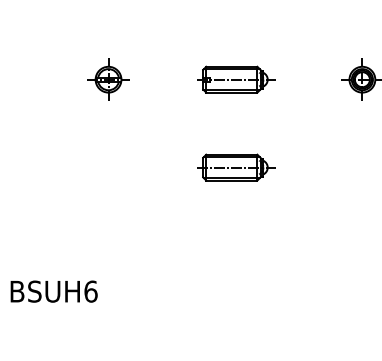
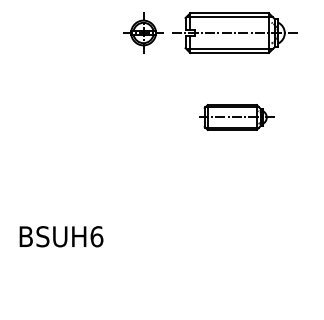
part: (108, 79) -> (143, 32), moved
part: (236, 79) -> (236, 32), size x1.6

